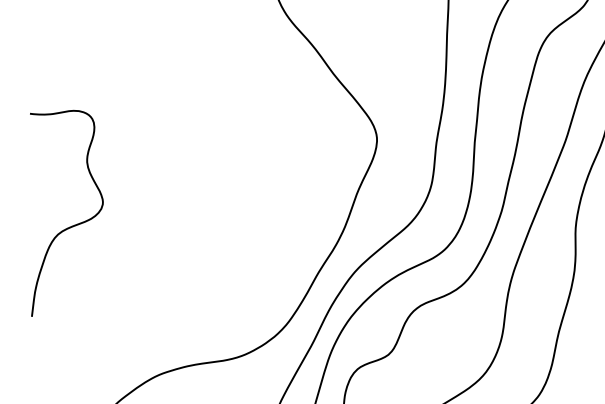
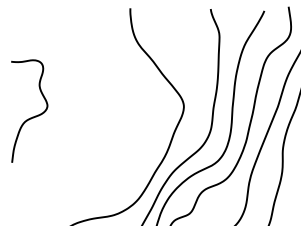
curve: (72, 223) -> (32, 116), moved

